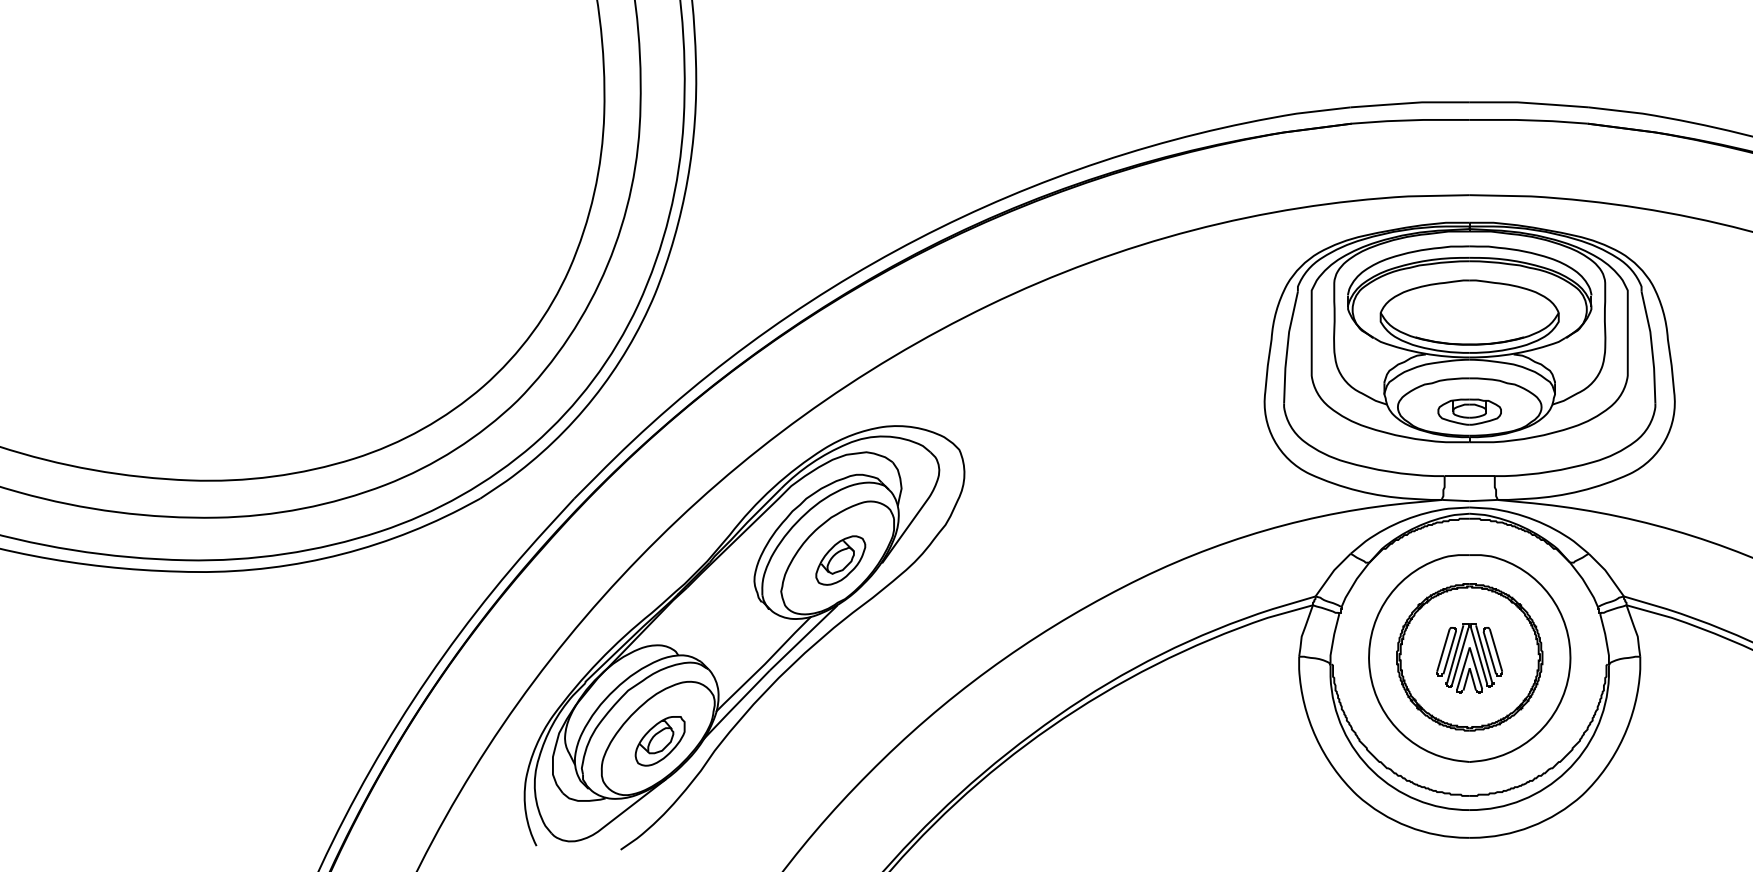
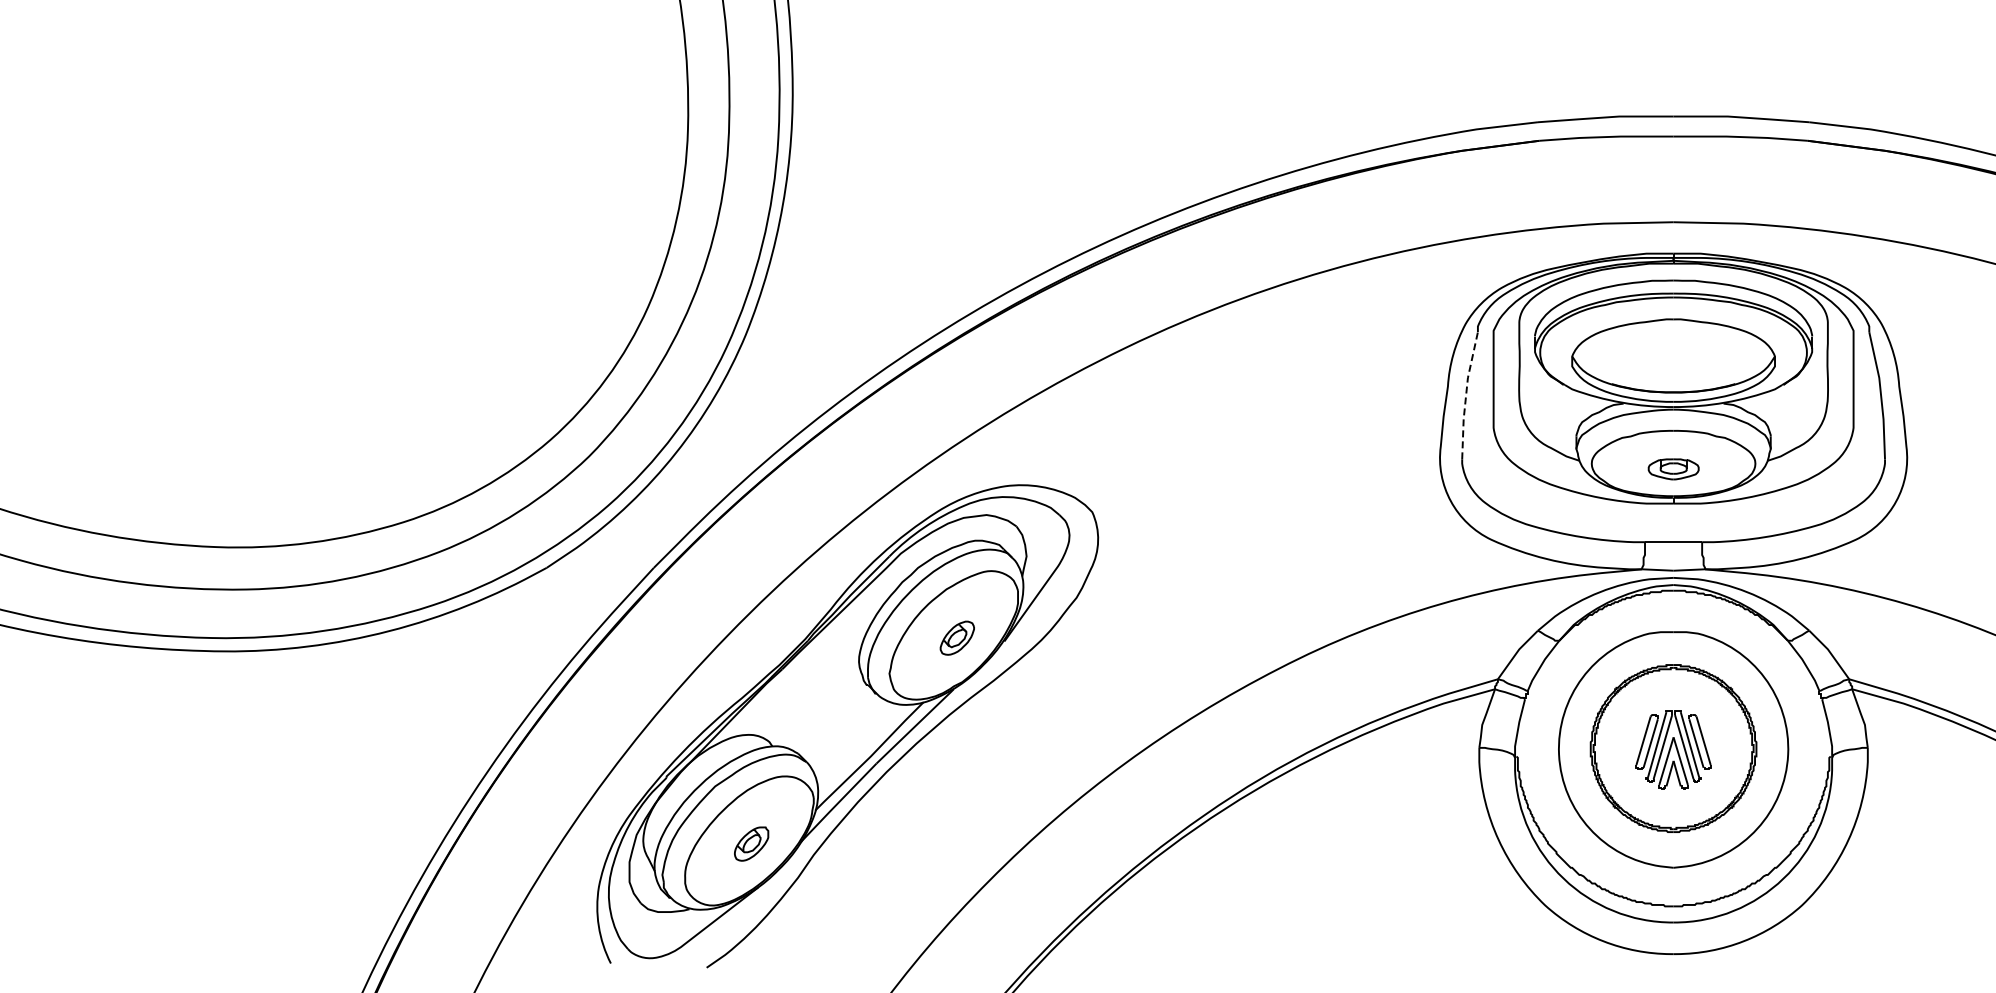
line: (1287, 347) -> (1466, 395), solid -> dashed
part: (1469, 412) -> (1673, 469), size x0.7
part: (840, 559) -> (957, 637), size x0.6
part: (660, 740) -> (751, 843), size x0.6

